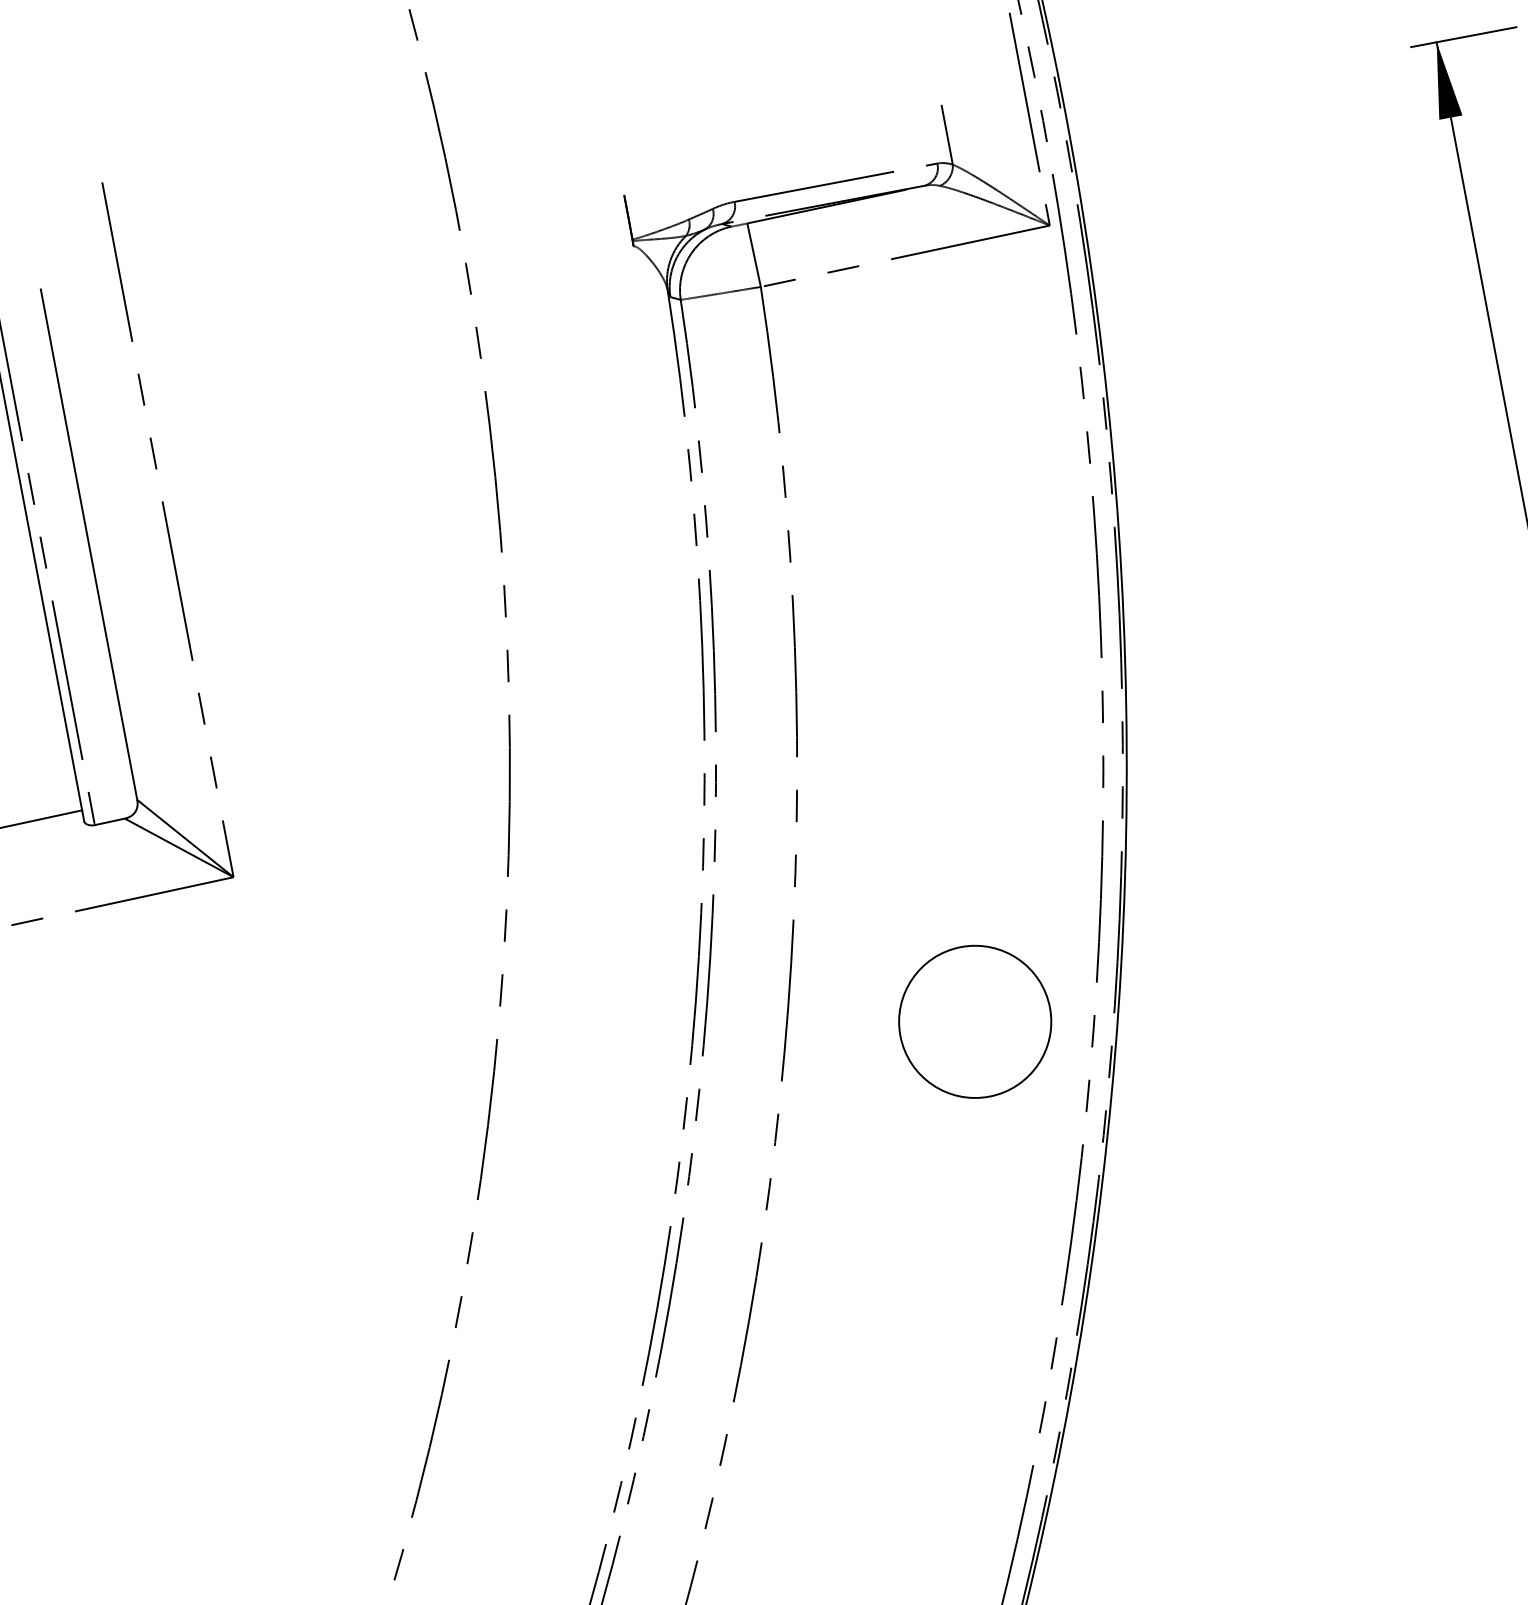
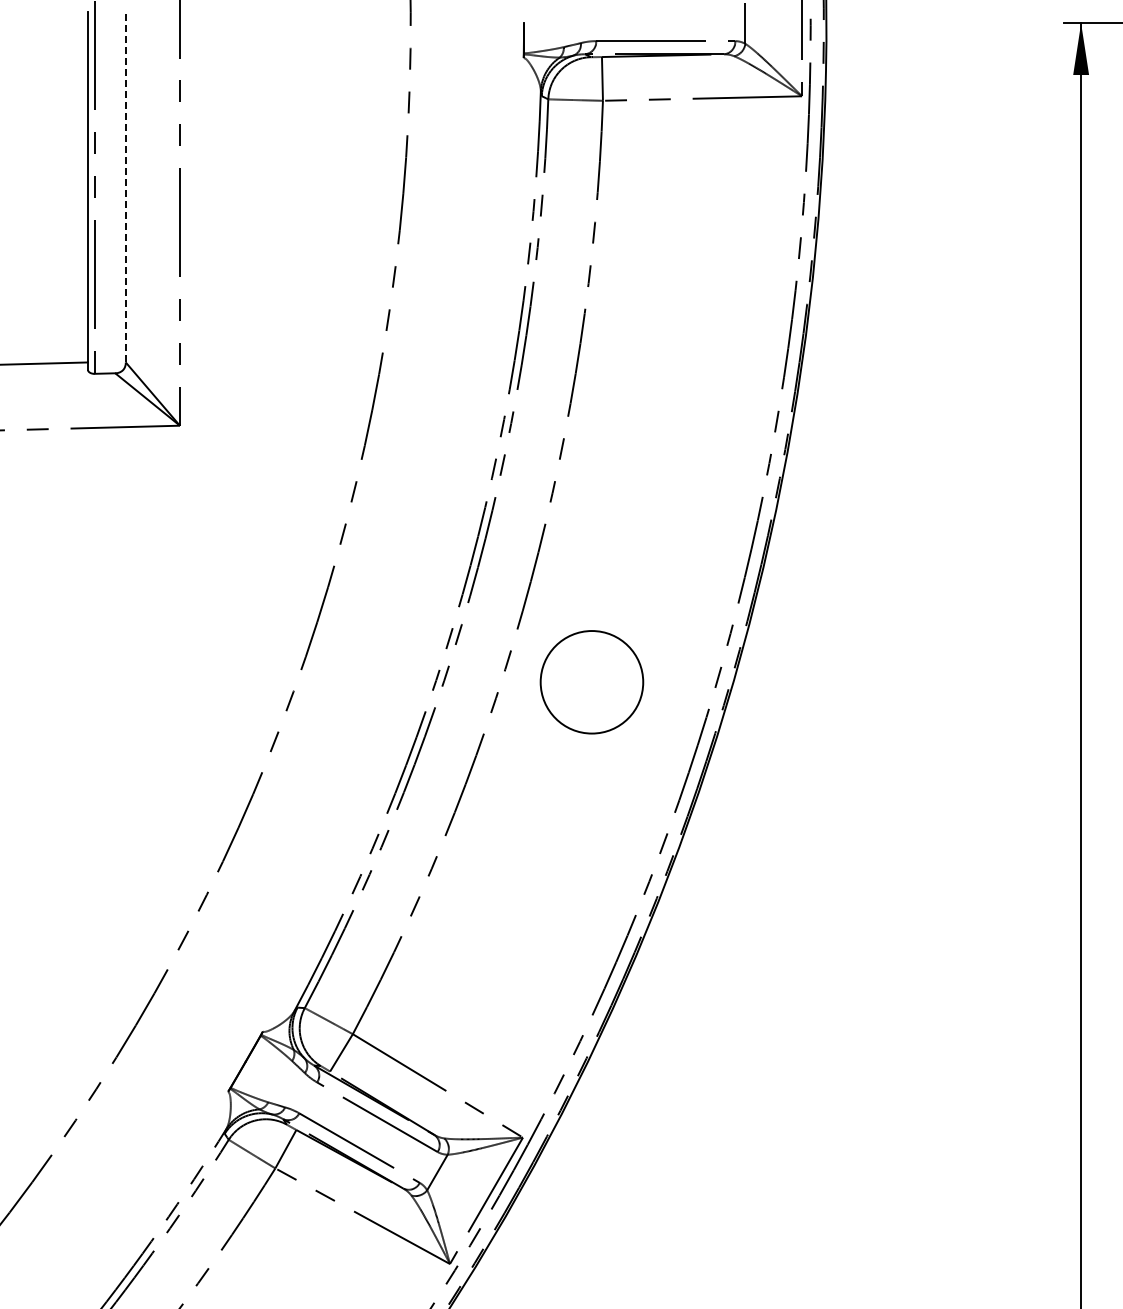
line: (88, 543) -> (125, 186), solid -> dashed
circle: (974, 1022) -> (591, 682), moved

